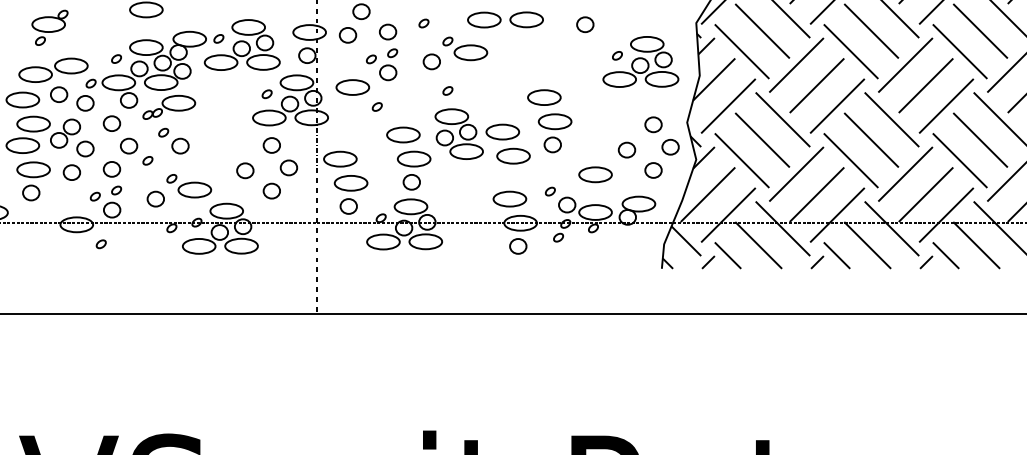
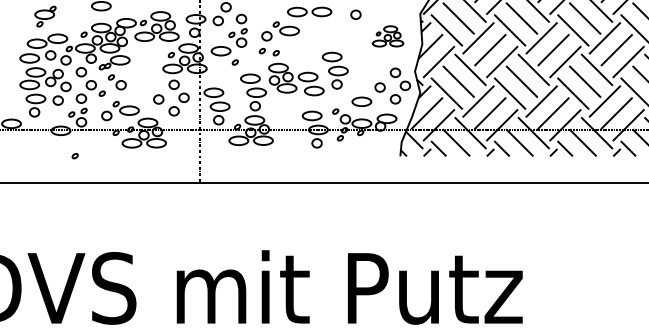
part: (422, 24) -> (261, 51), moved
part: (639, 62) -> (387, 36), size x0.7
part: (100, 244) -> (74, 156), moved

